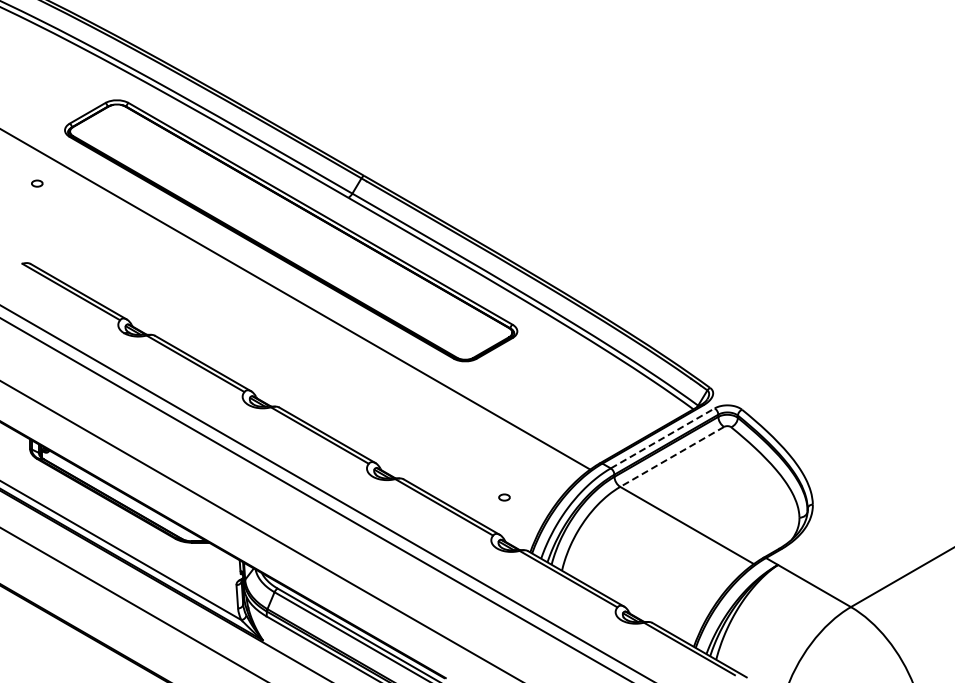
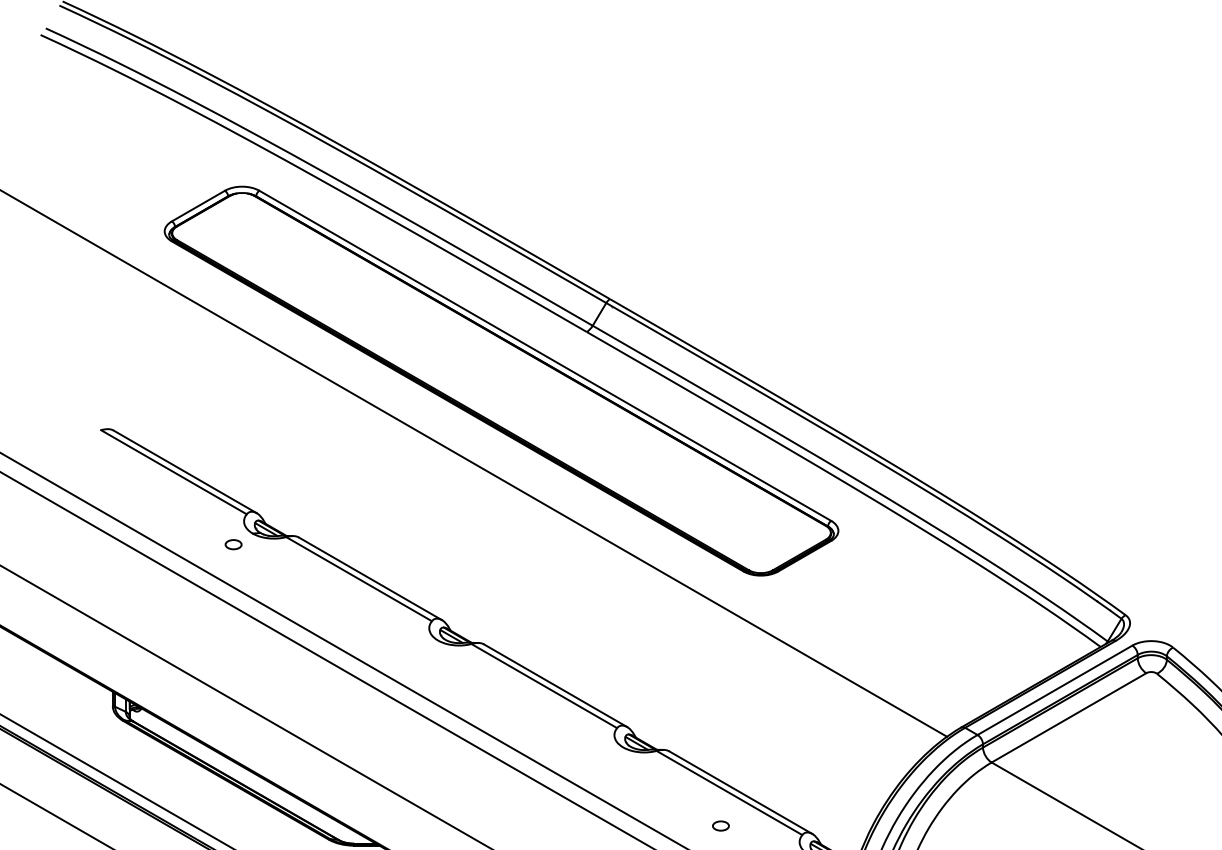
part: (37, 183) -> (233, 544), moved
line: (662, 438) -> (1054, 690), dashed -> solid
line: (672, 456) -> (1069, 717), dashed -> solid
part: (504, 497) -> (720, 825), moved

